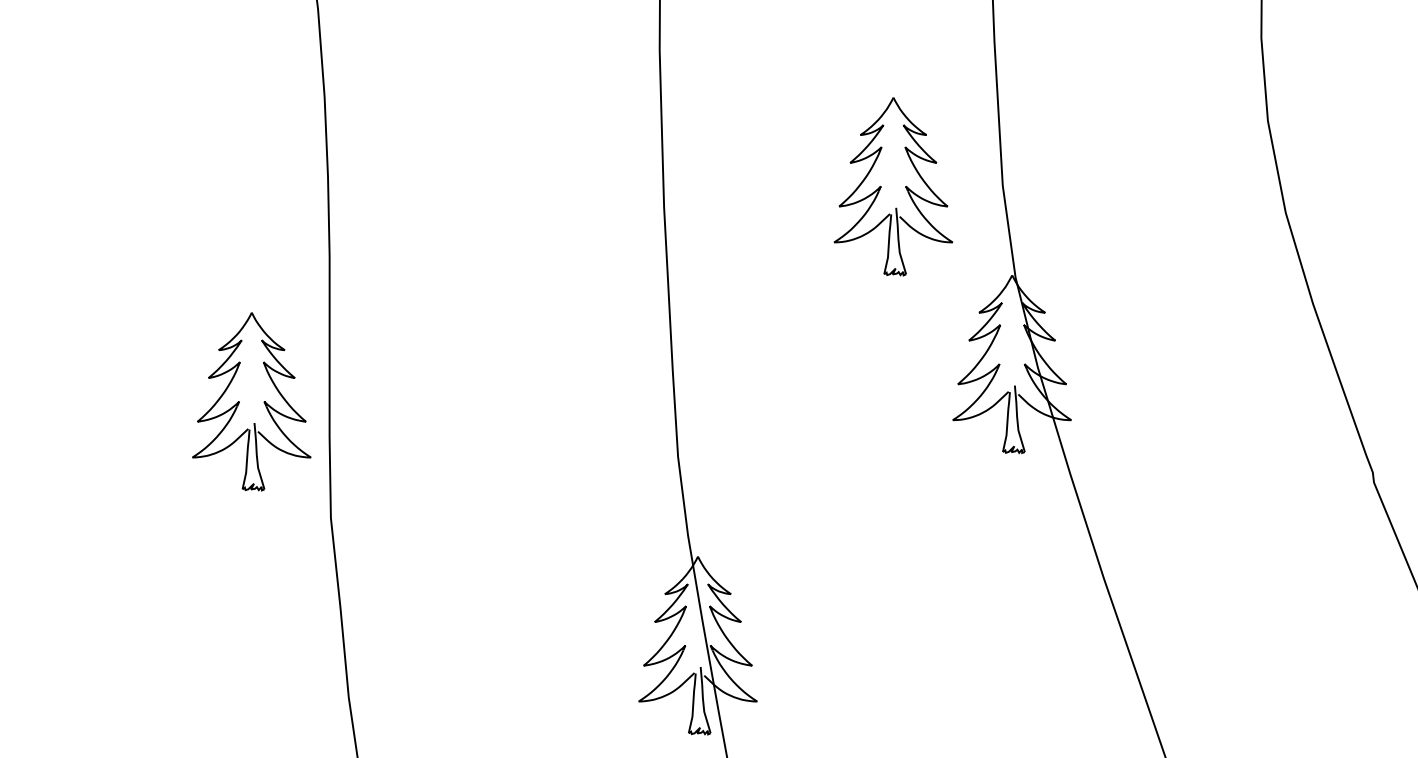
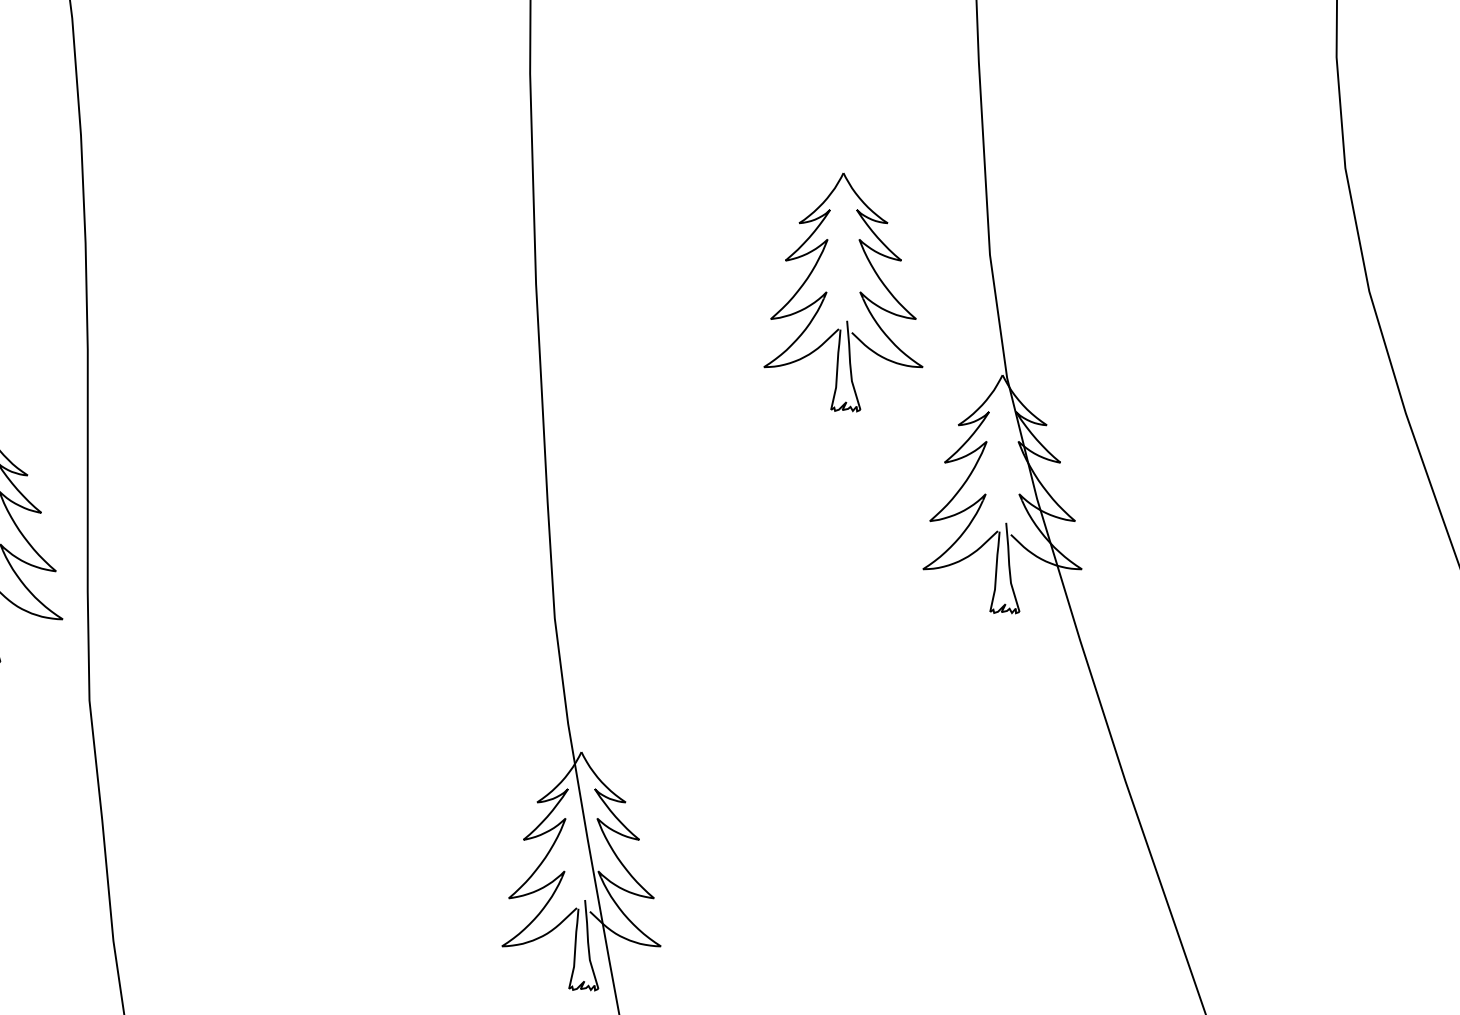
part: (881, 186) -> (827, 292), moved

